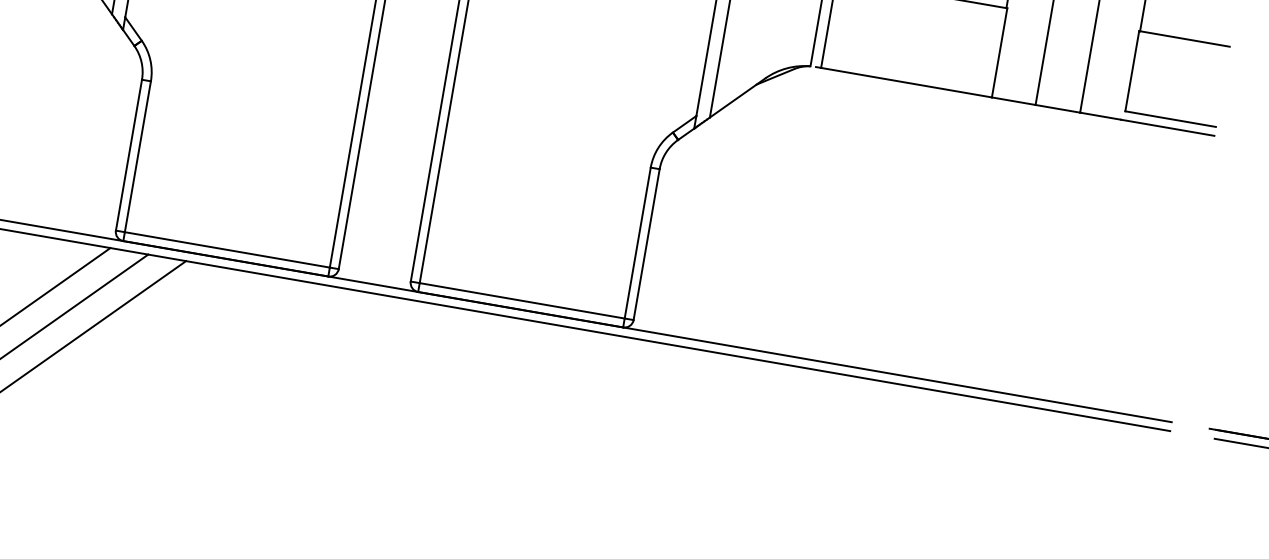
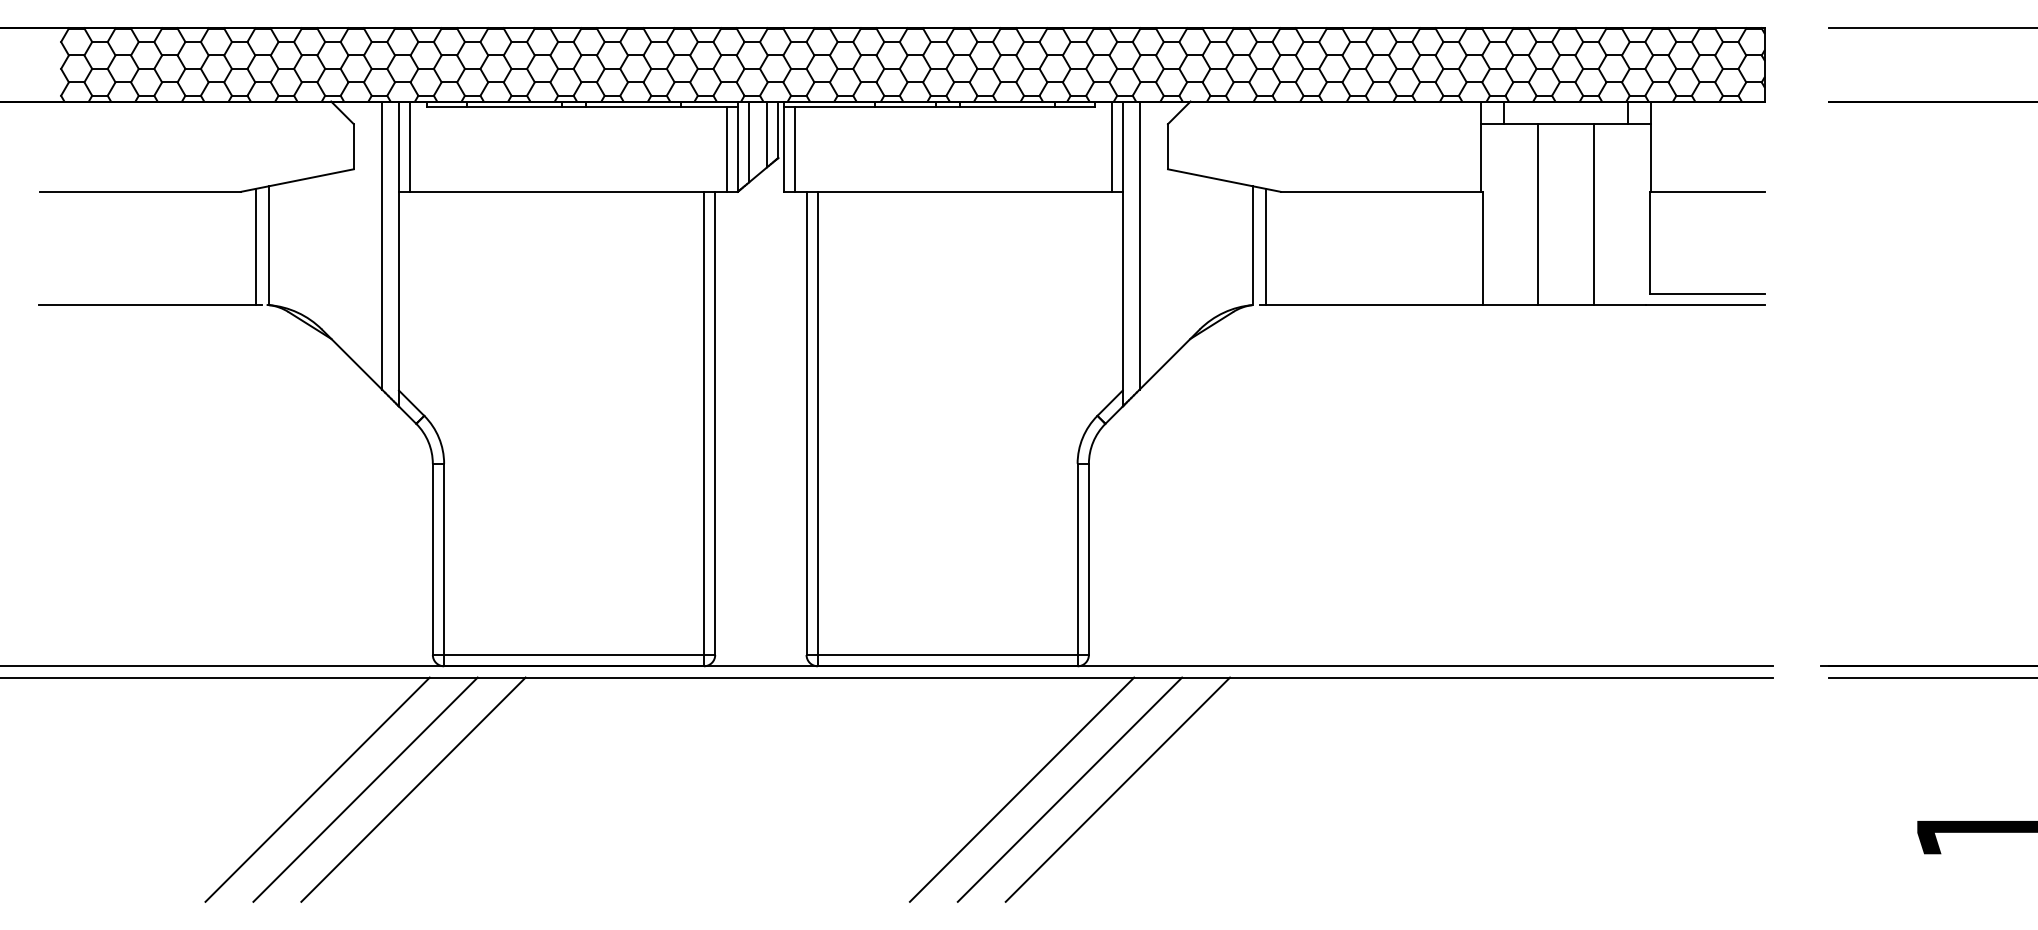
line: (562, 417) -> (1021, 789), added
line: (599, 423) -> (1069, 789), added
line: (637, 430) -> (1117, 789), added

